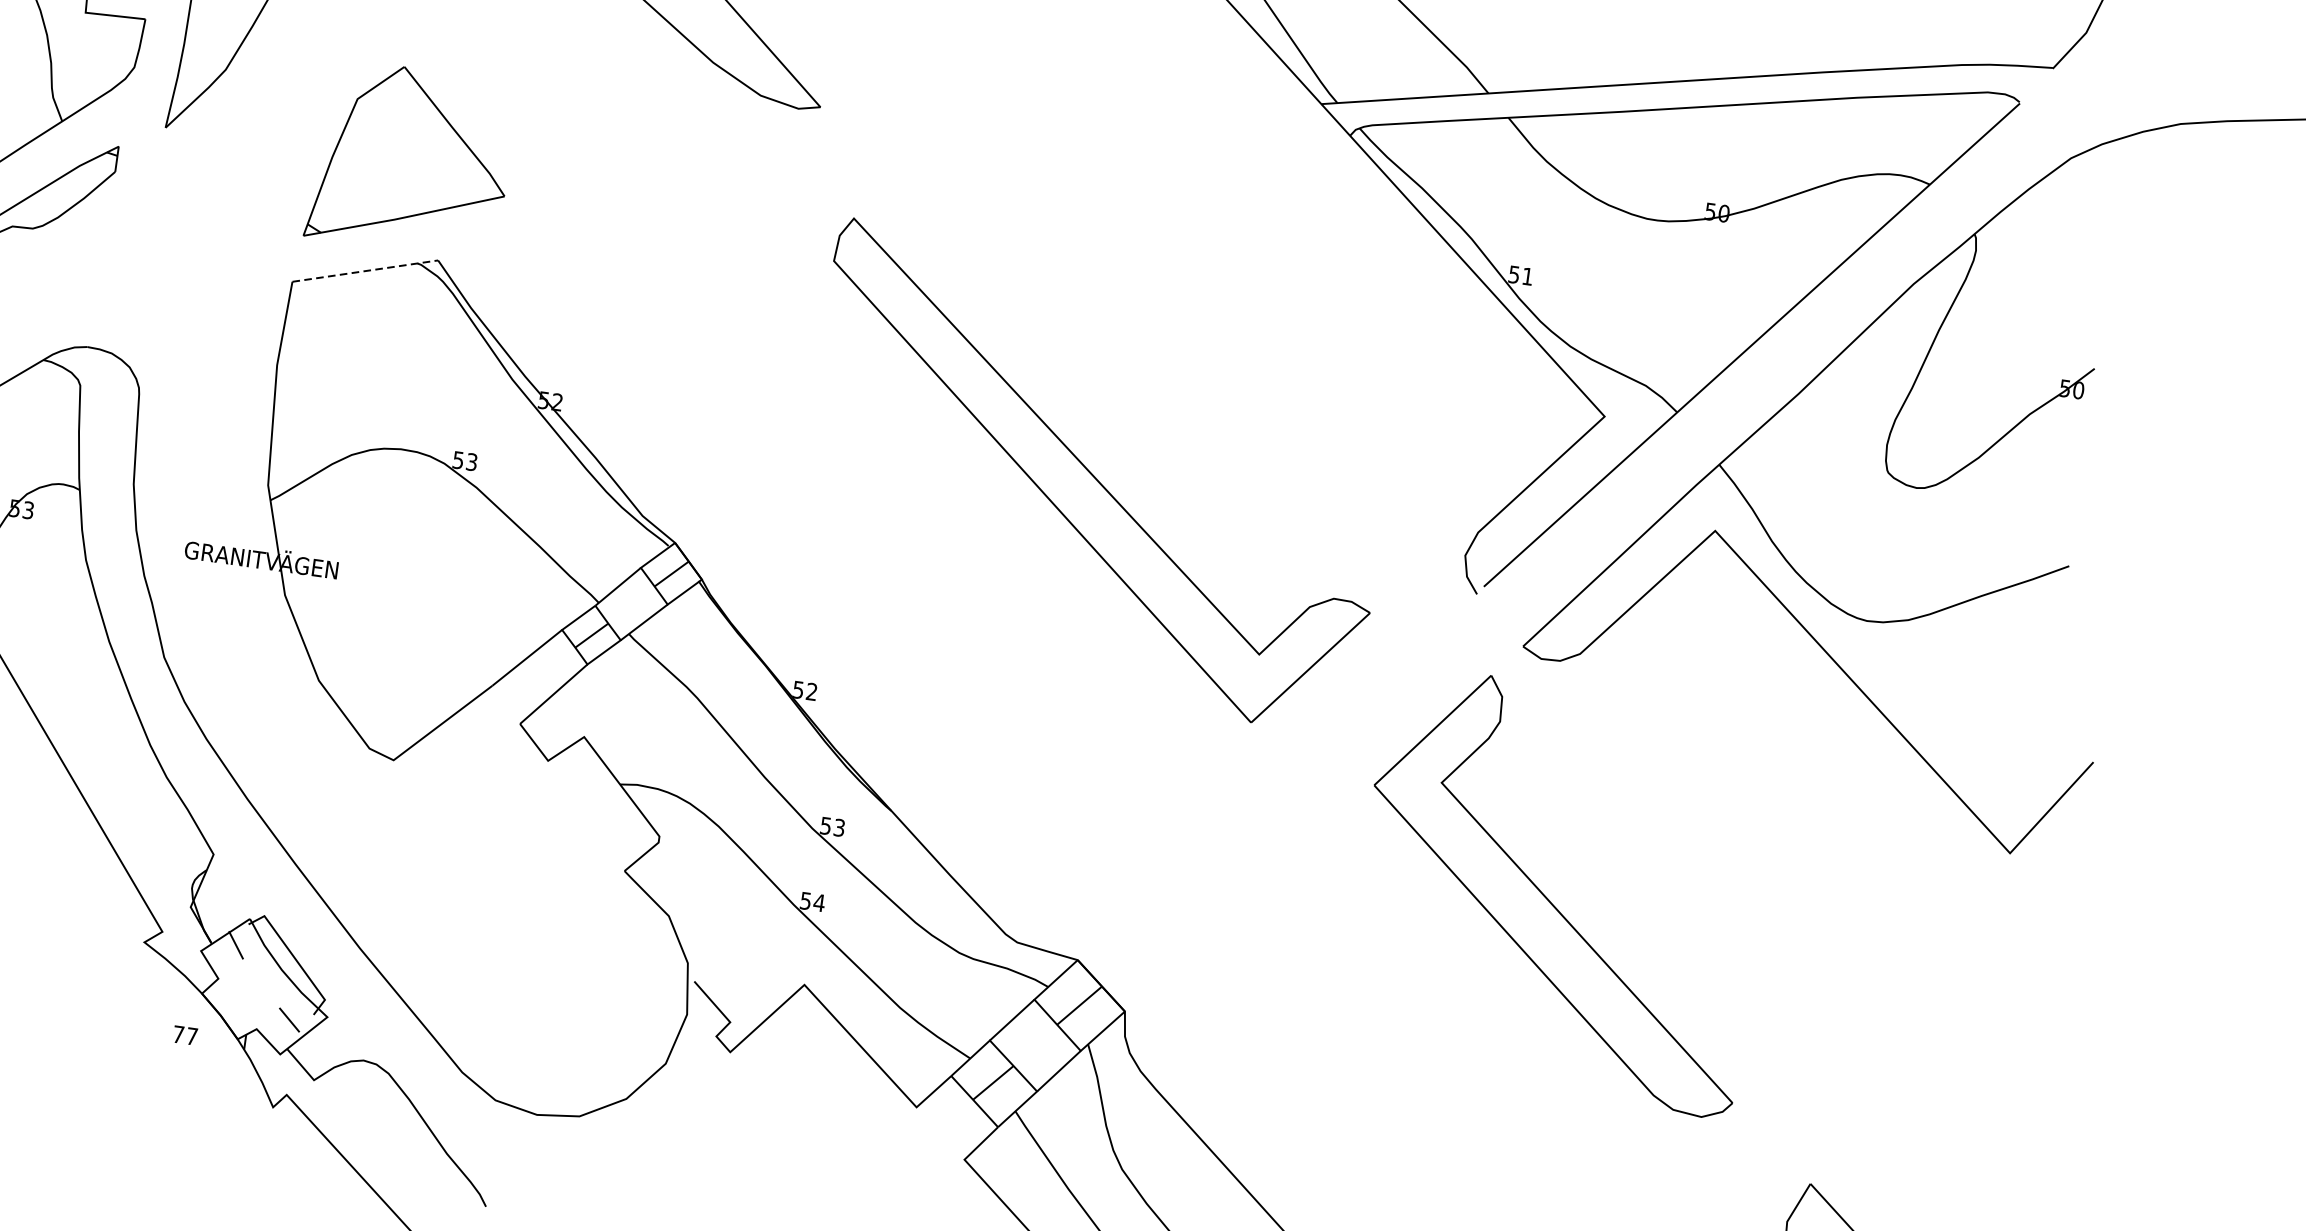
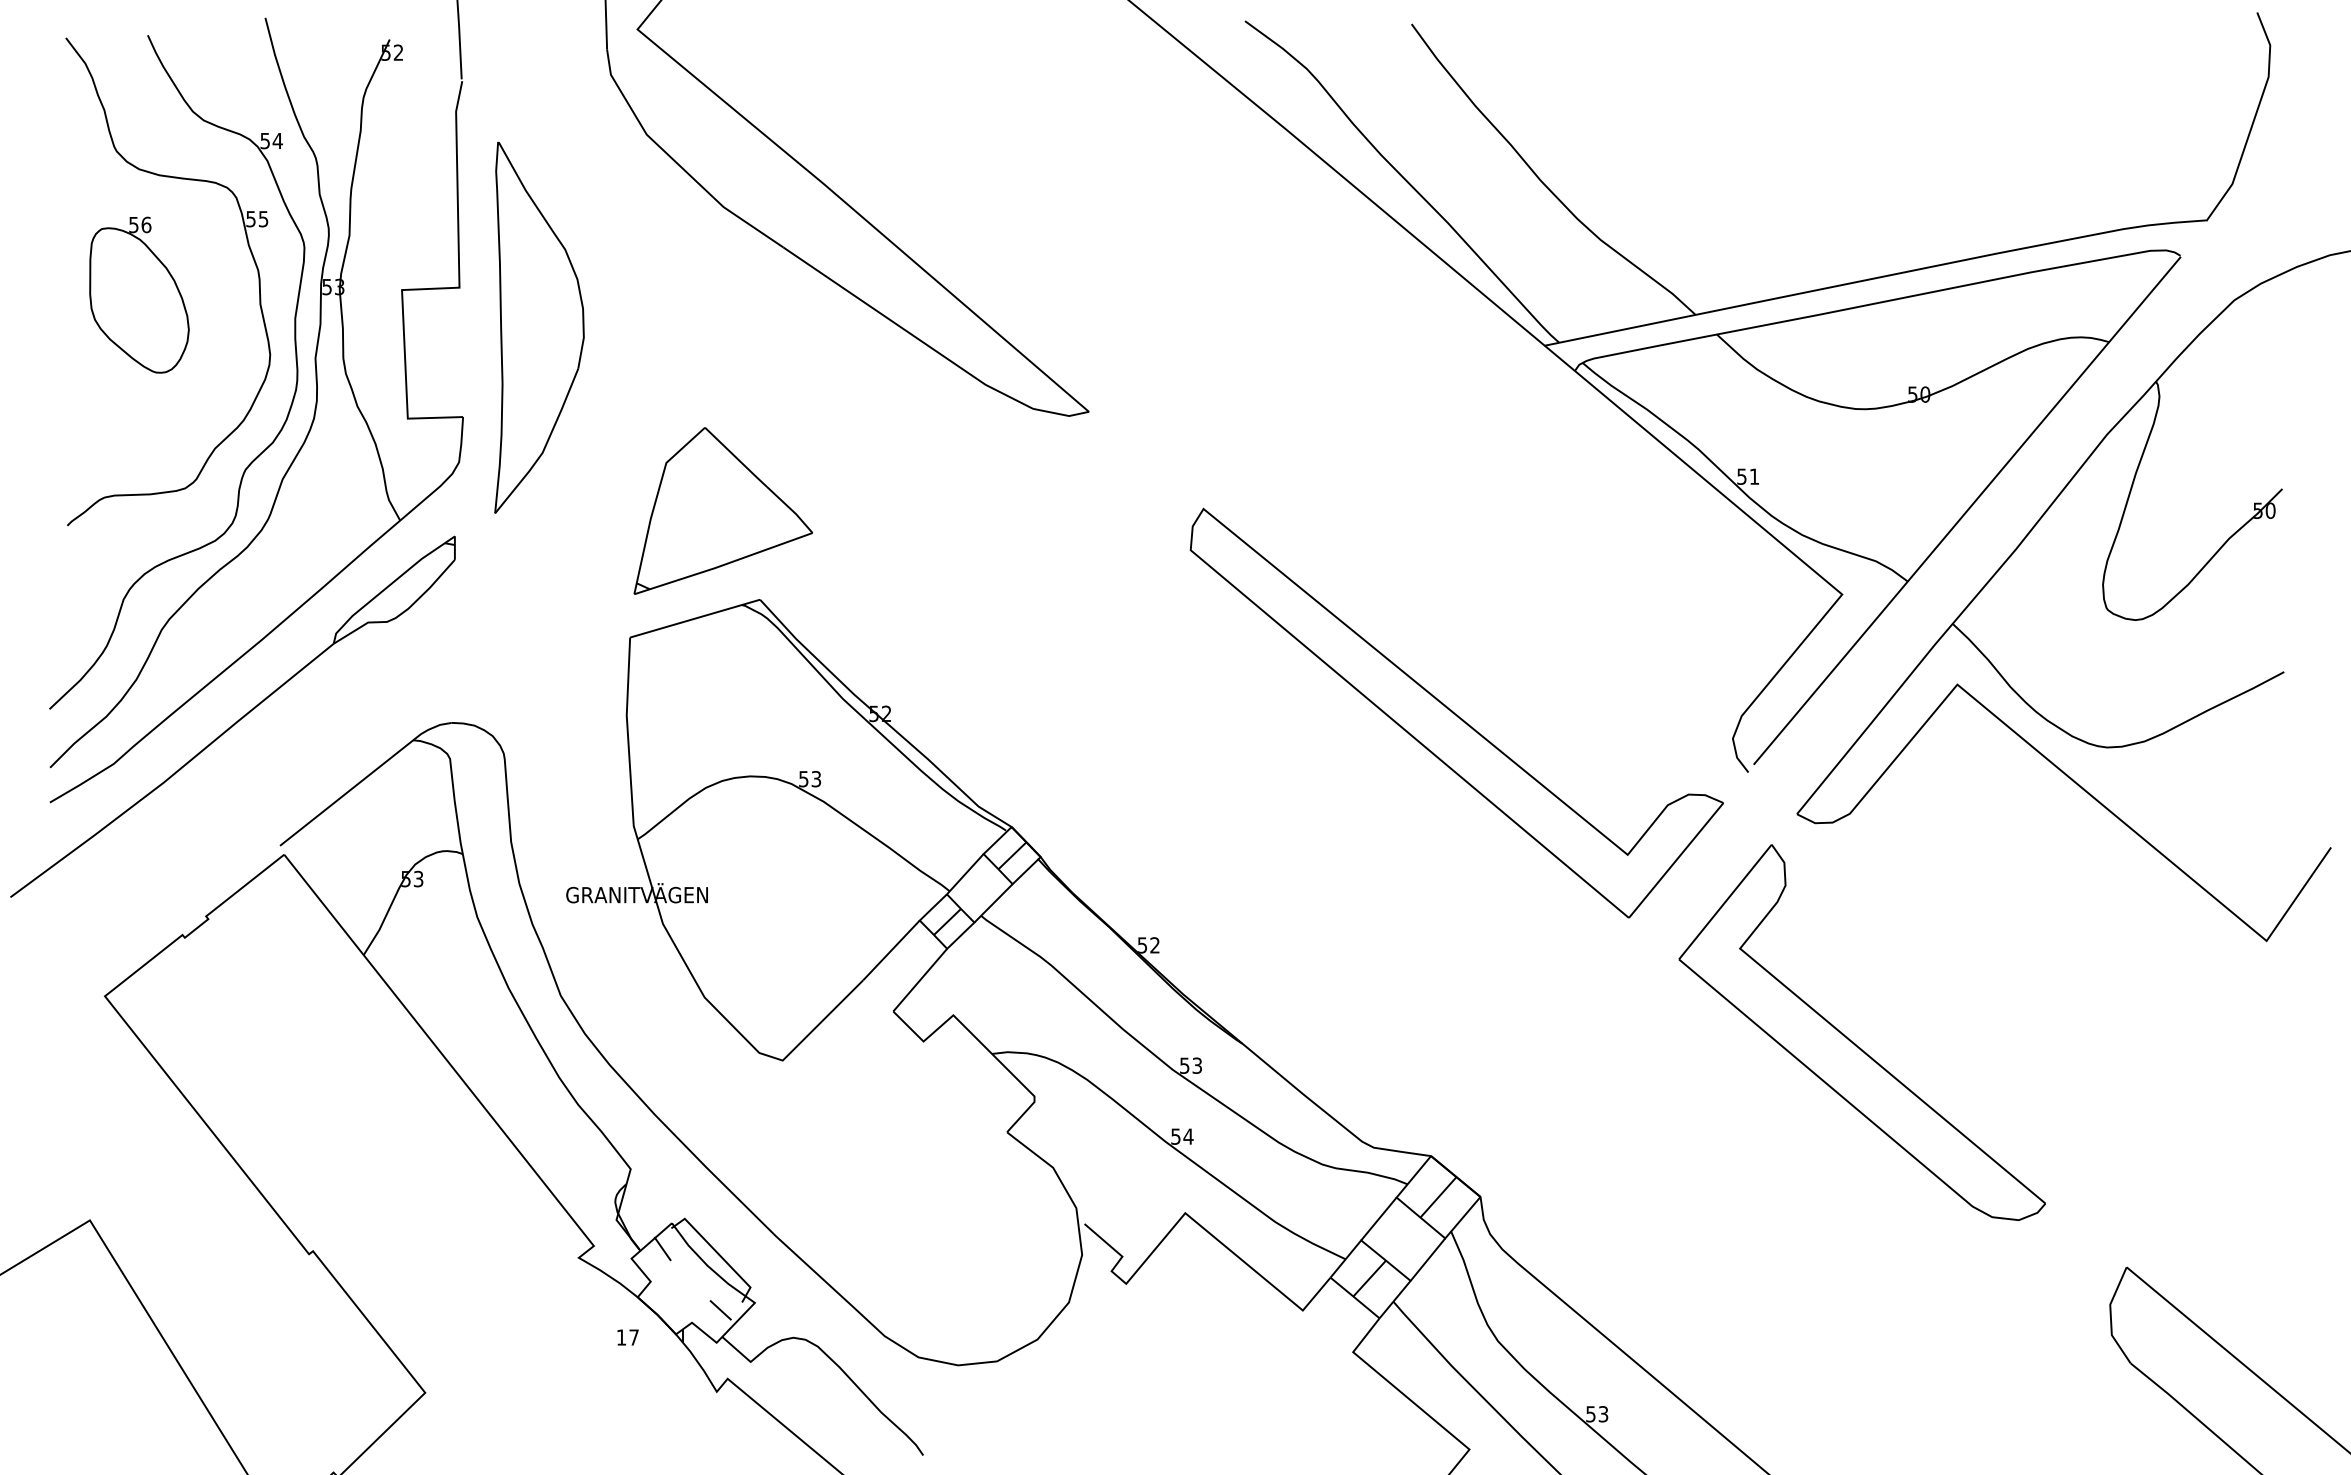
line: (365, 271) -> (695, 618), dashed -> solid
part: (1096, 475) -> (1456, 712), moved
text: (178, 1034) -> (621, 1337), 77 -> 17

